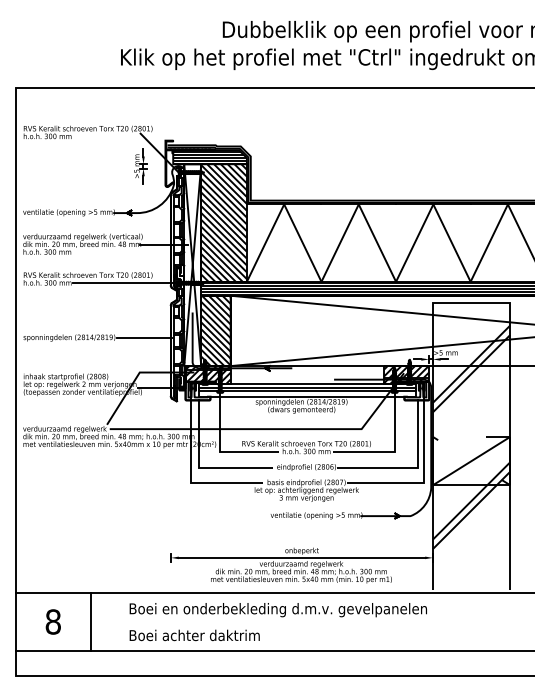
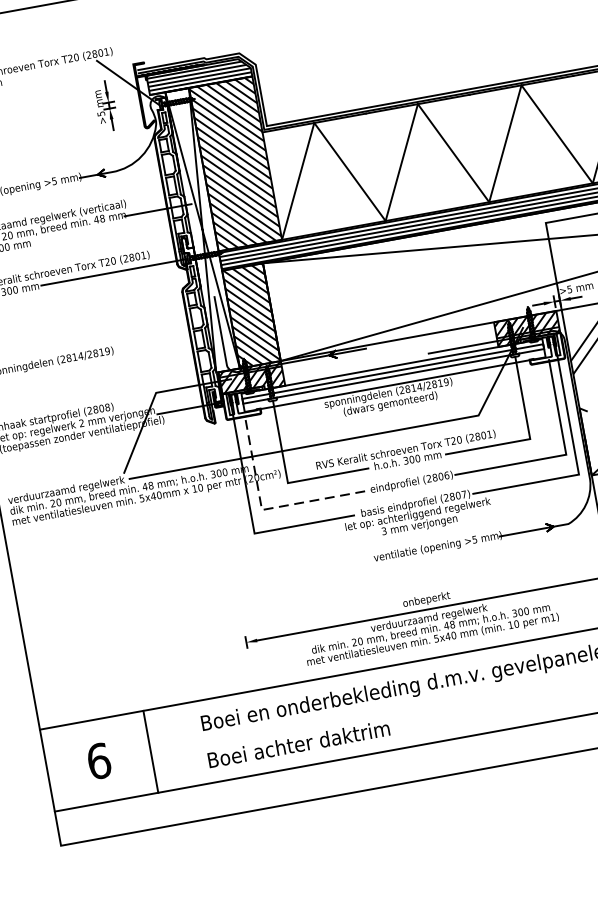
line: (144, 337) -> (153, 343), removed
line: (200, 467) -> (264, 509), solid -> dashed
text: (53, 621) -> (99, 760), 8 -> 6

